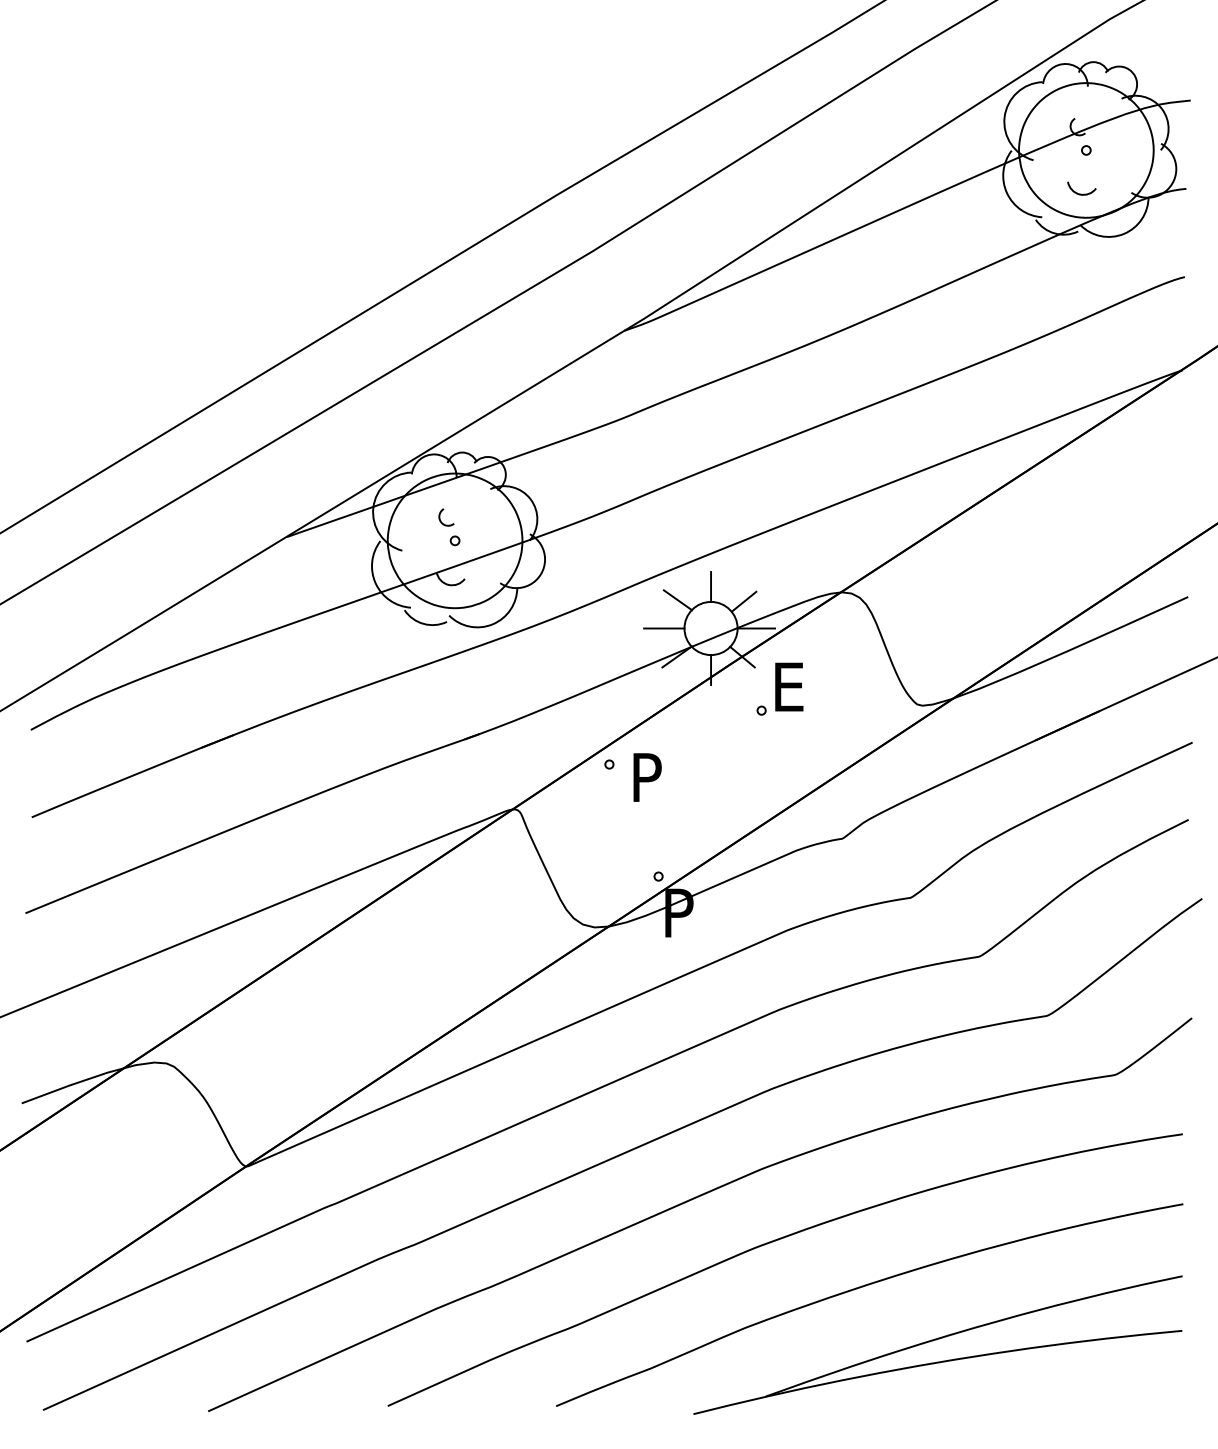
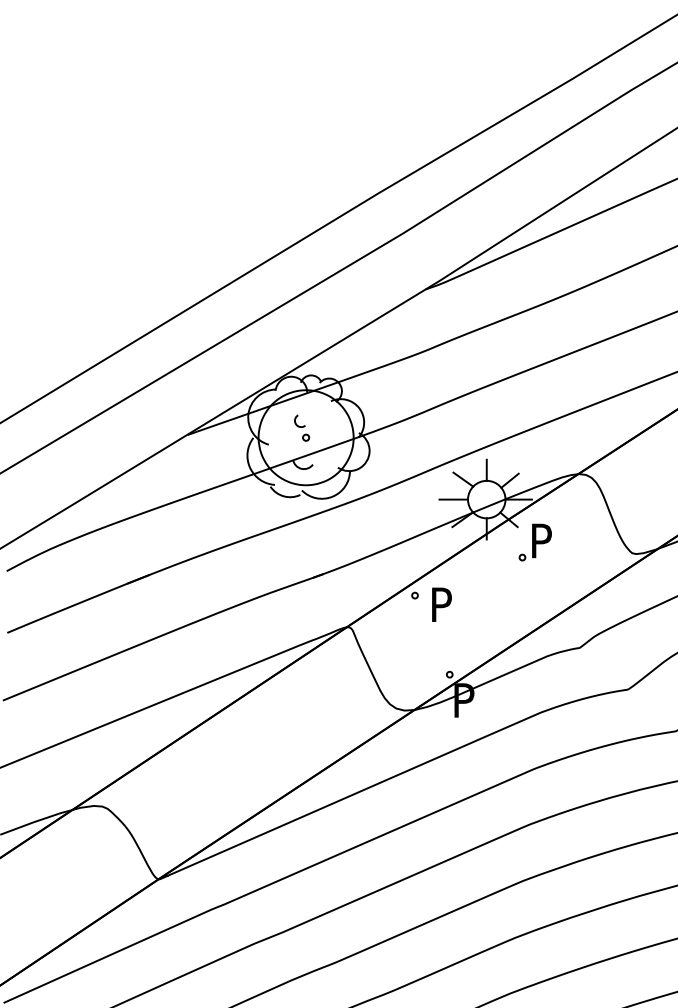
text: (792, 686) -> (544, 540), E -> P

